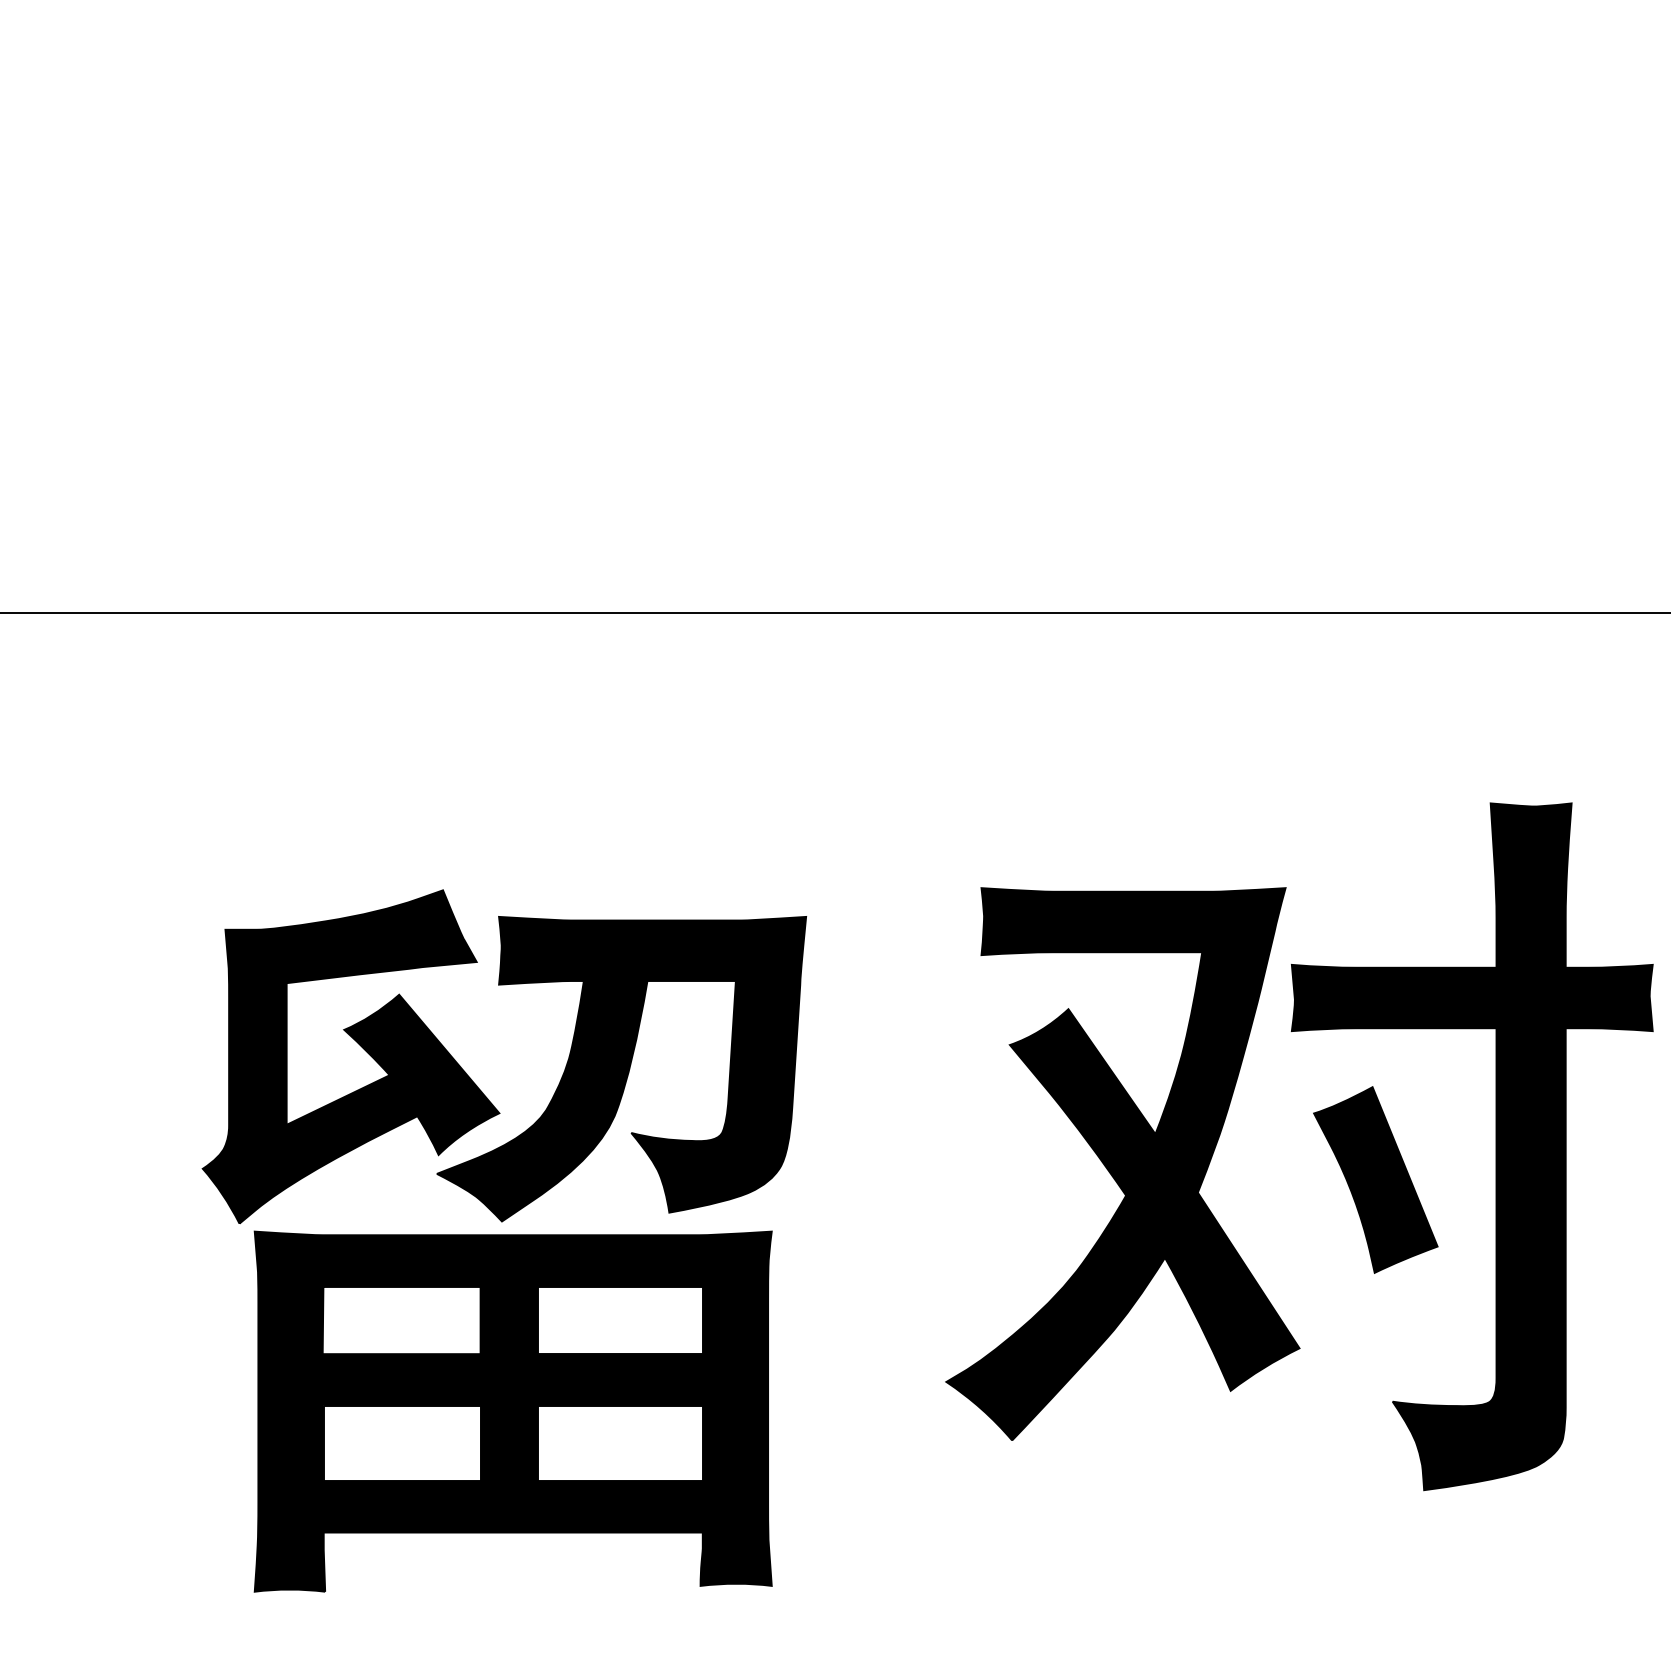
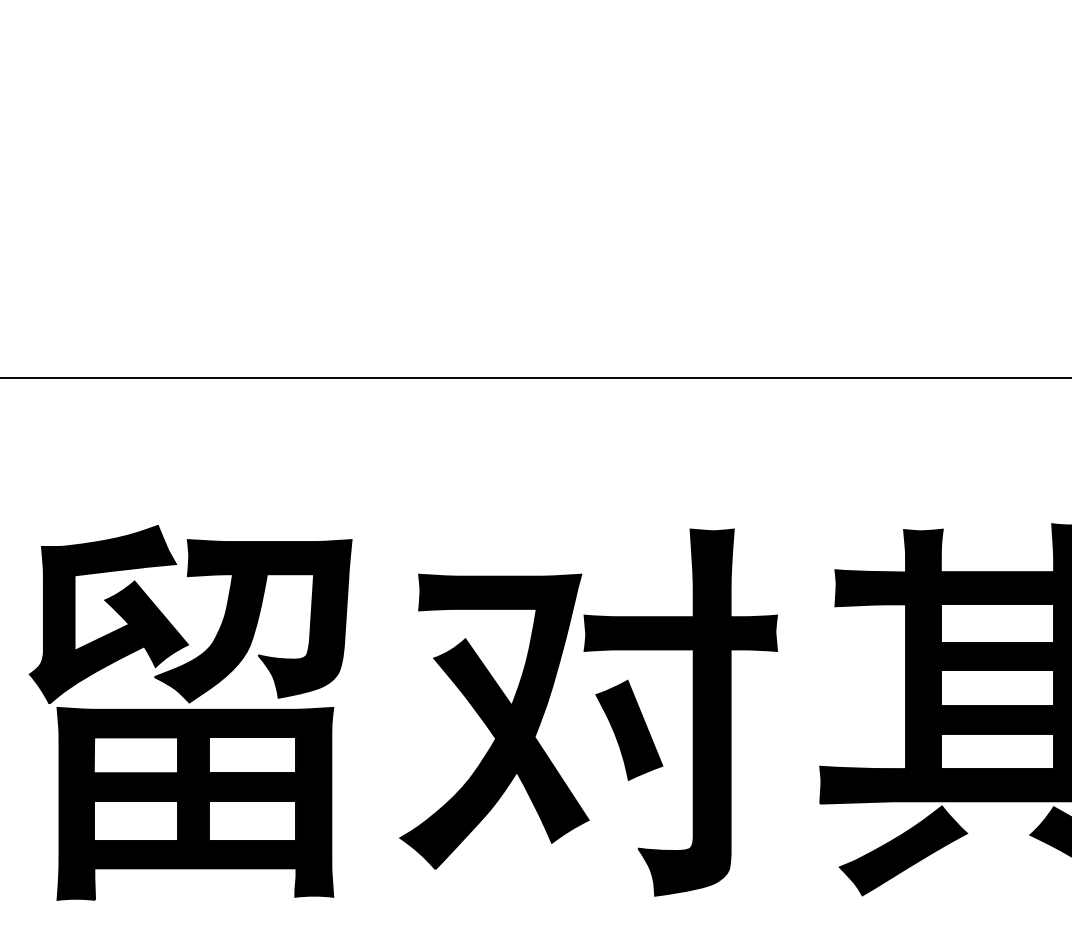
part: (1321, 1133) -> (600, 705), moved

